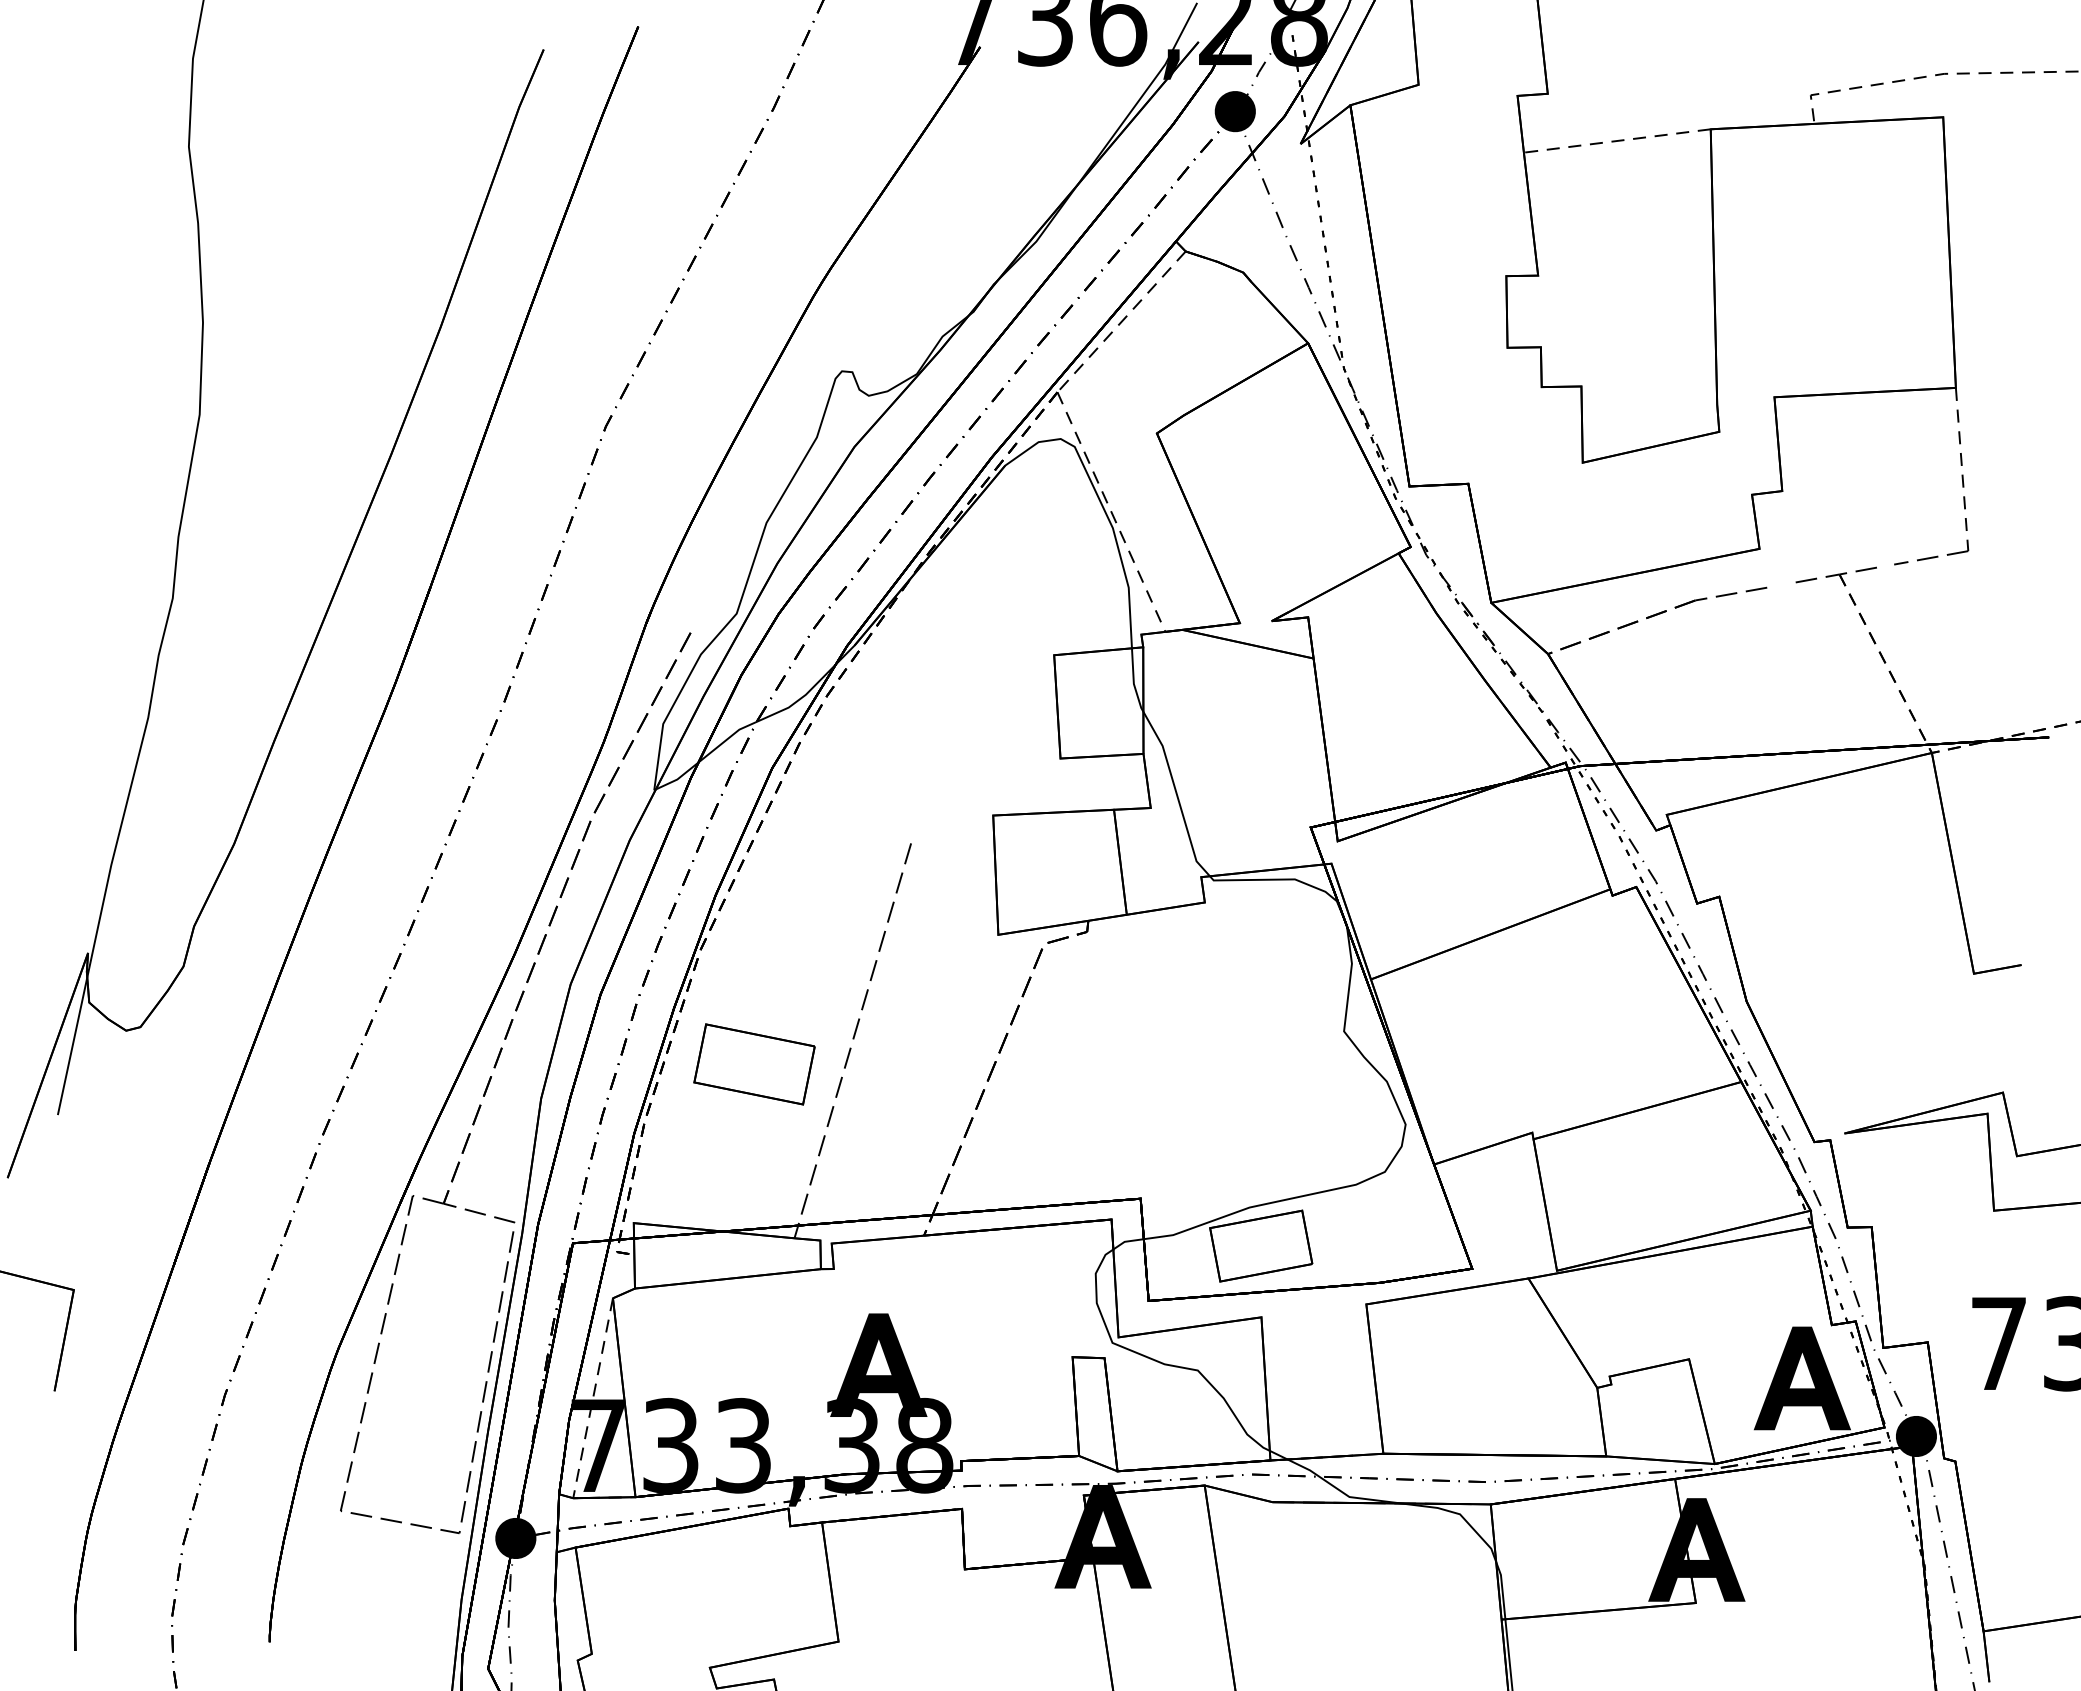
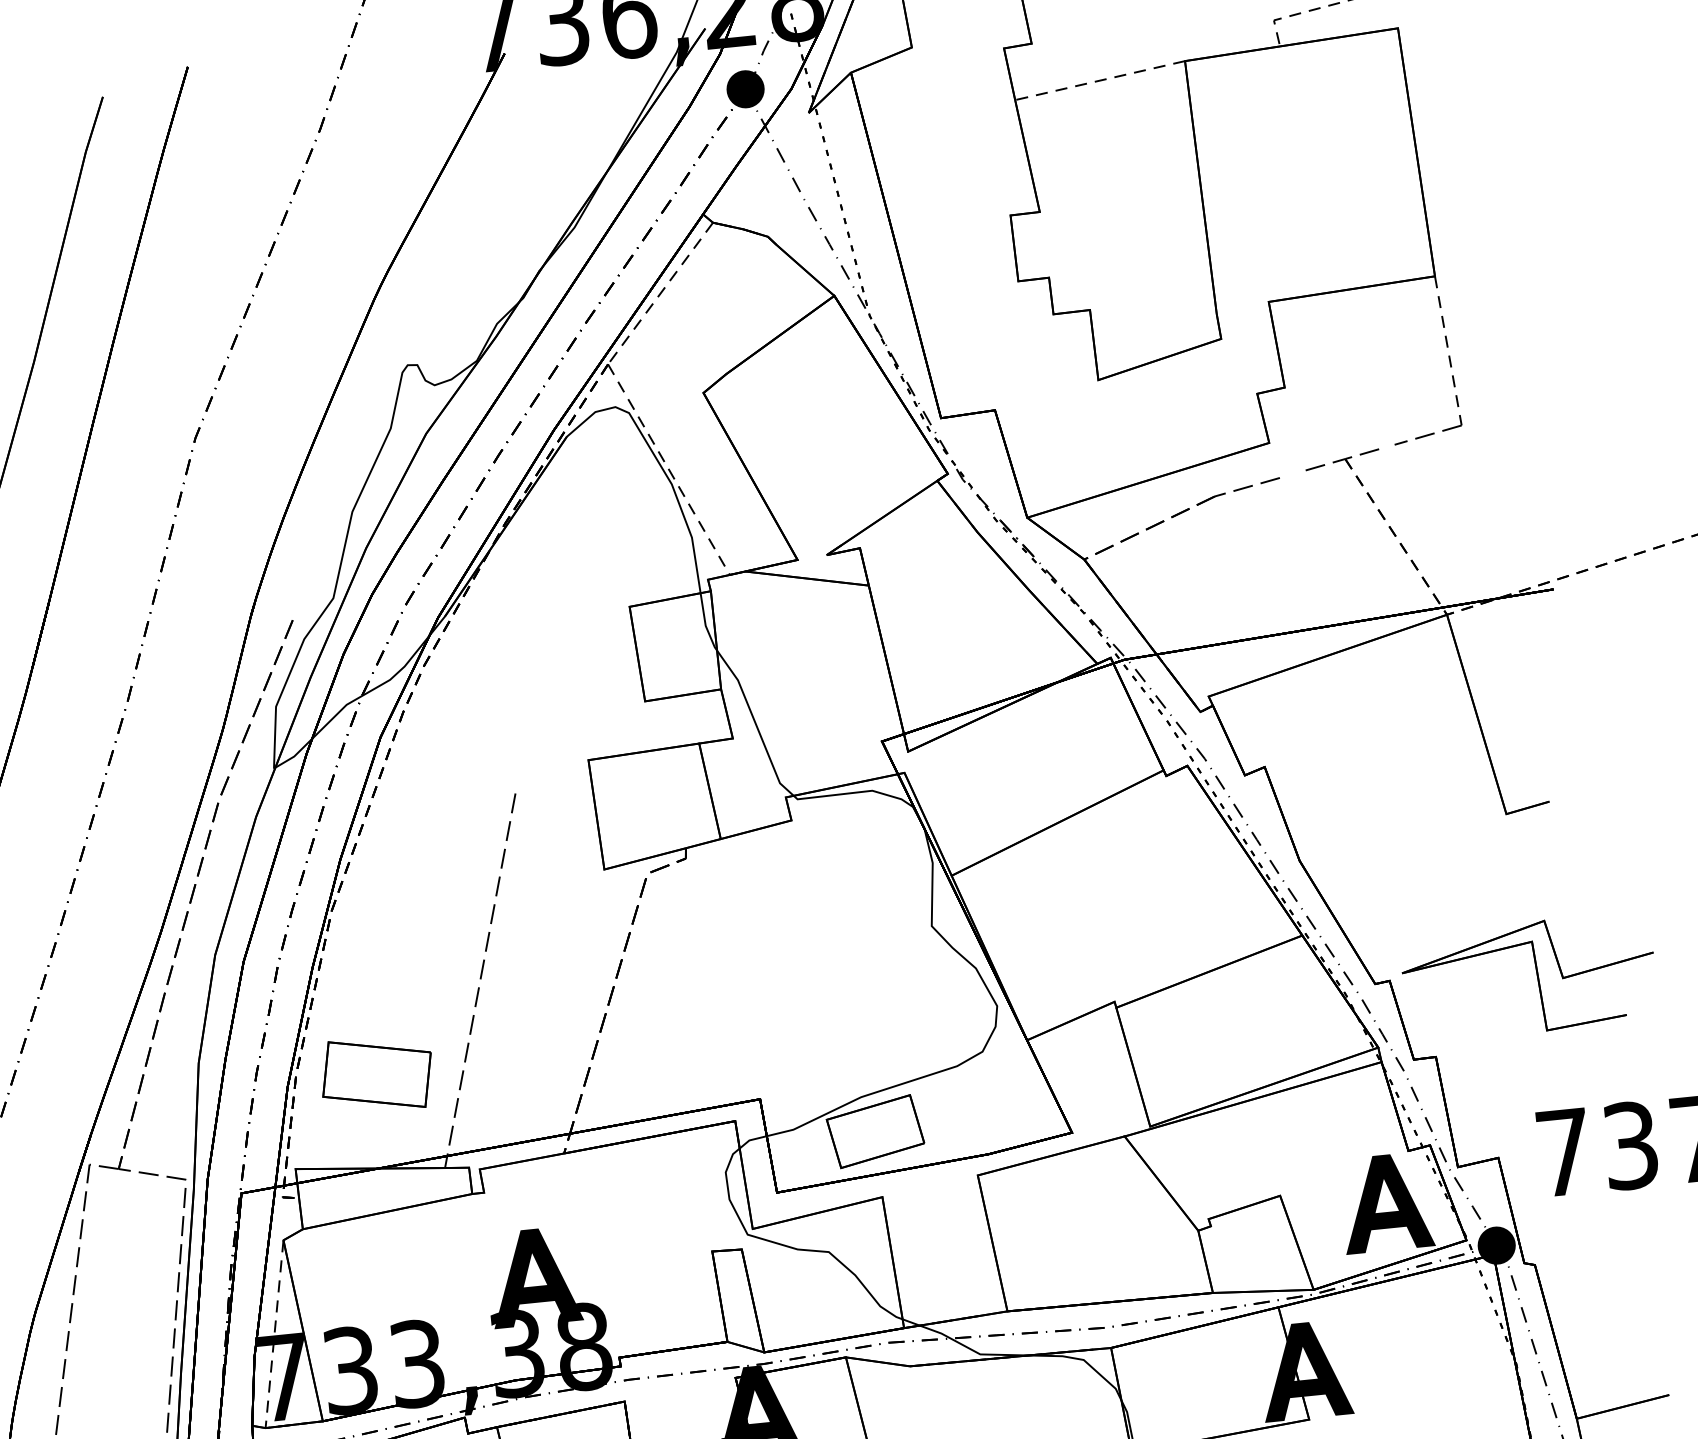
part: (754, 1064) -> (376, 1074), moved

